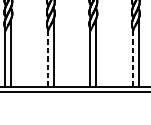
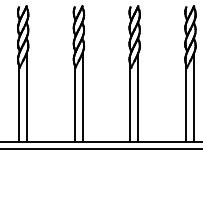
line: (47, 57) -> (74, 103), dashed -> solid
line: (132, 57) -> (186, 103), dashed -> solid

